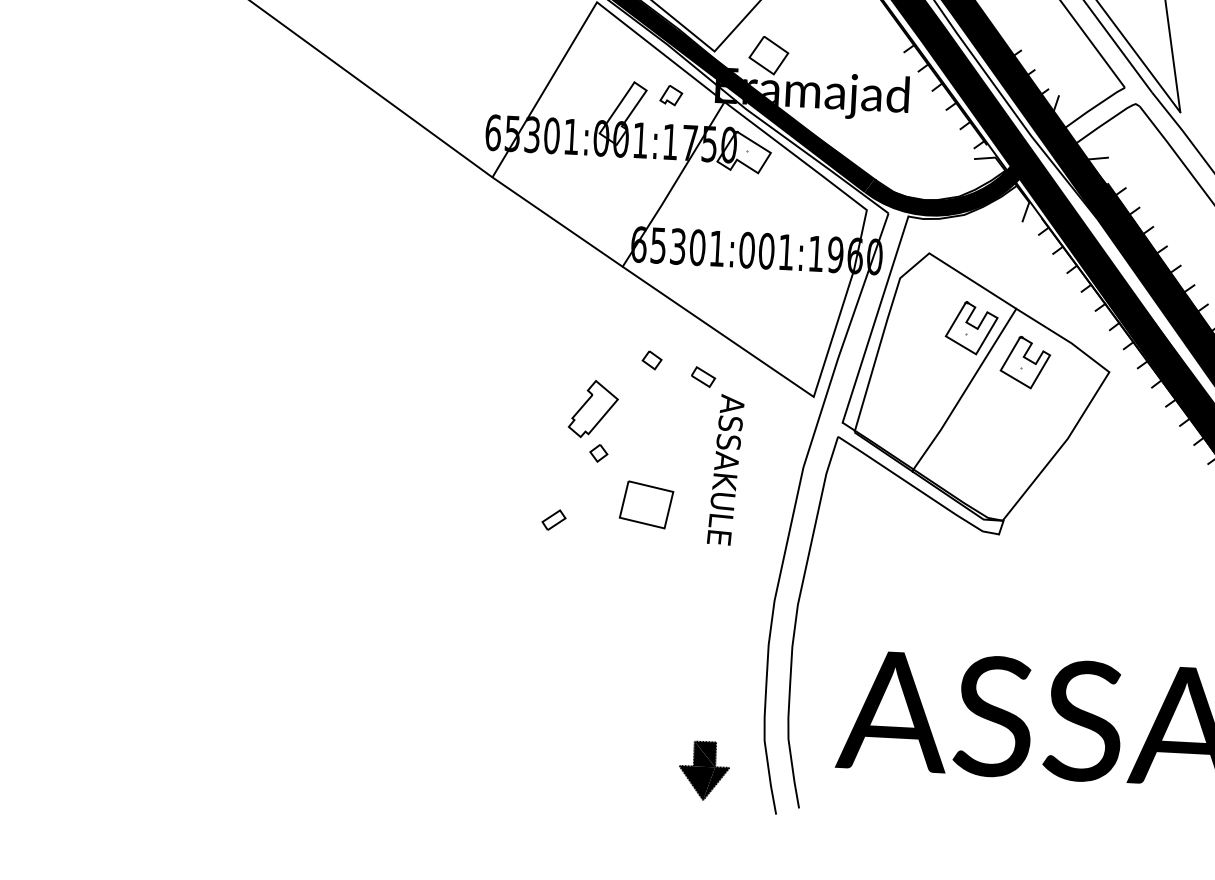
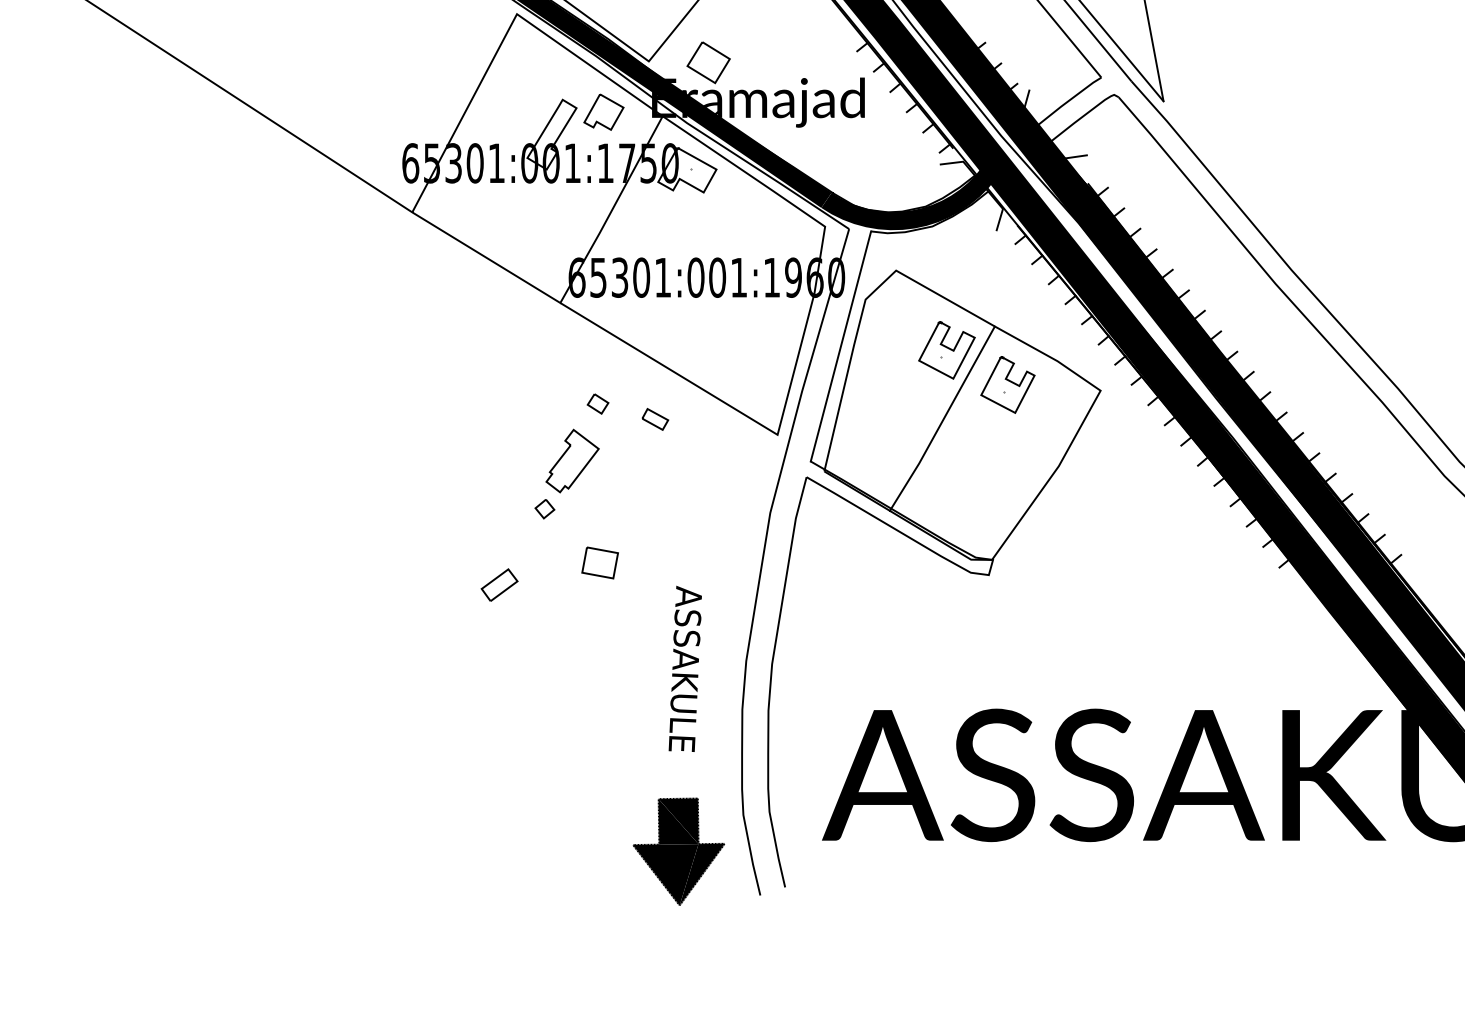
part: (670, 94) -> (603, 111), size x1.67
part: (593, 408) -> (572, 460), moved
text: (725, 469) -> (684, 668), moved
part: (645, 504) -> (599, 562), size x0.62
part: (553, 519) -> (499, 584), size x1.43
part: (703, 770) -> (678, 851), size x1.67

